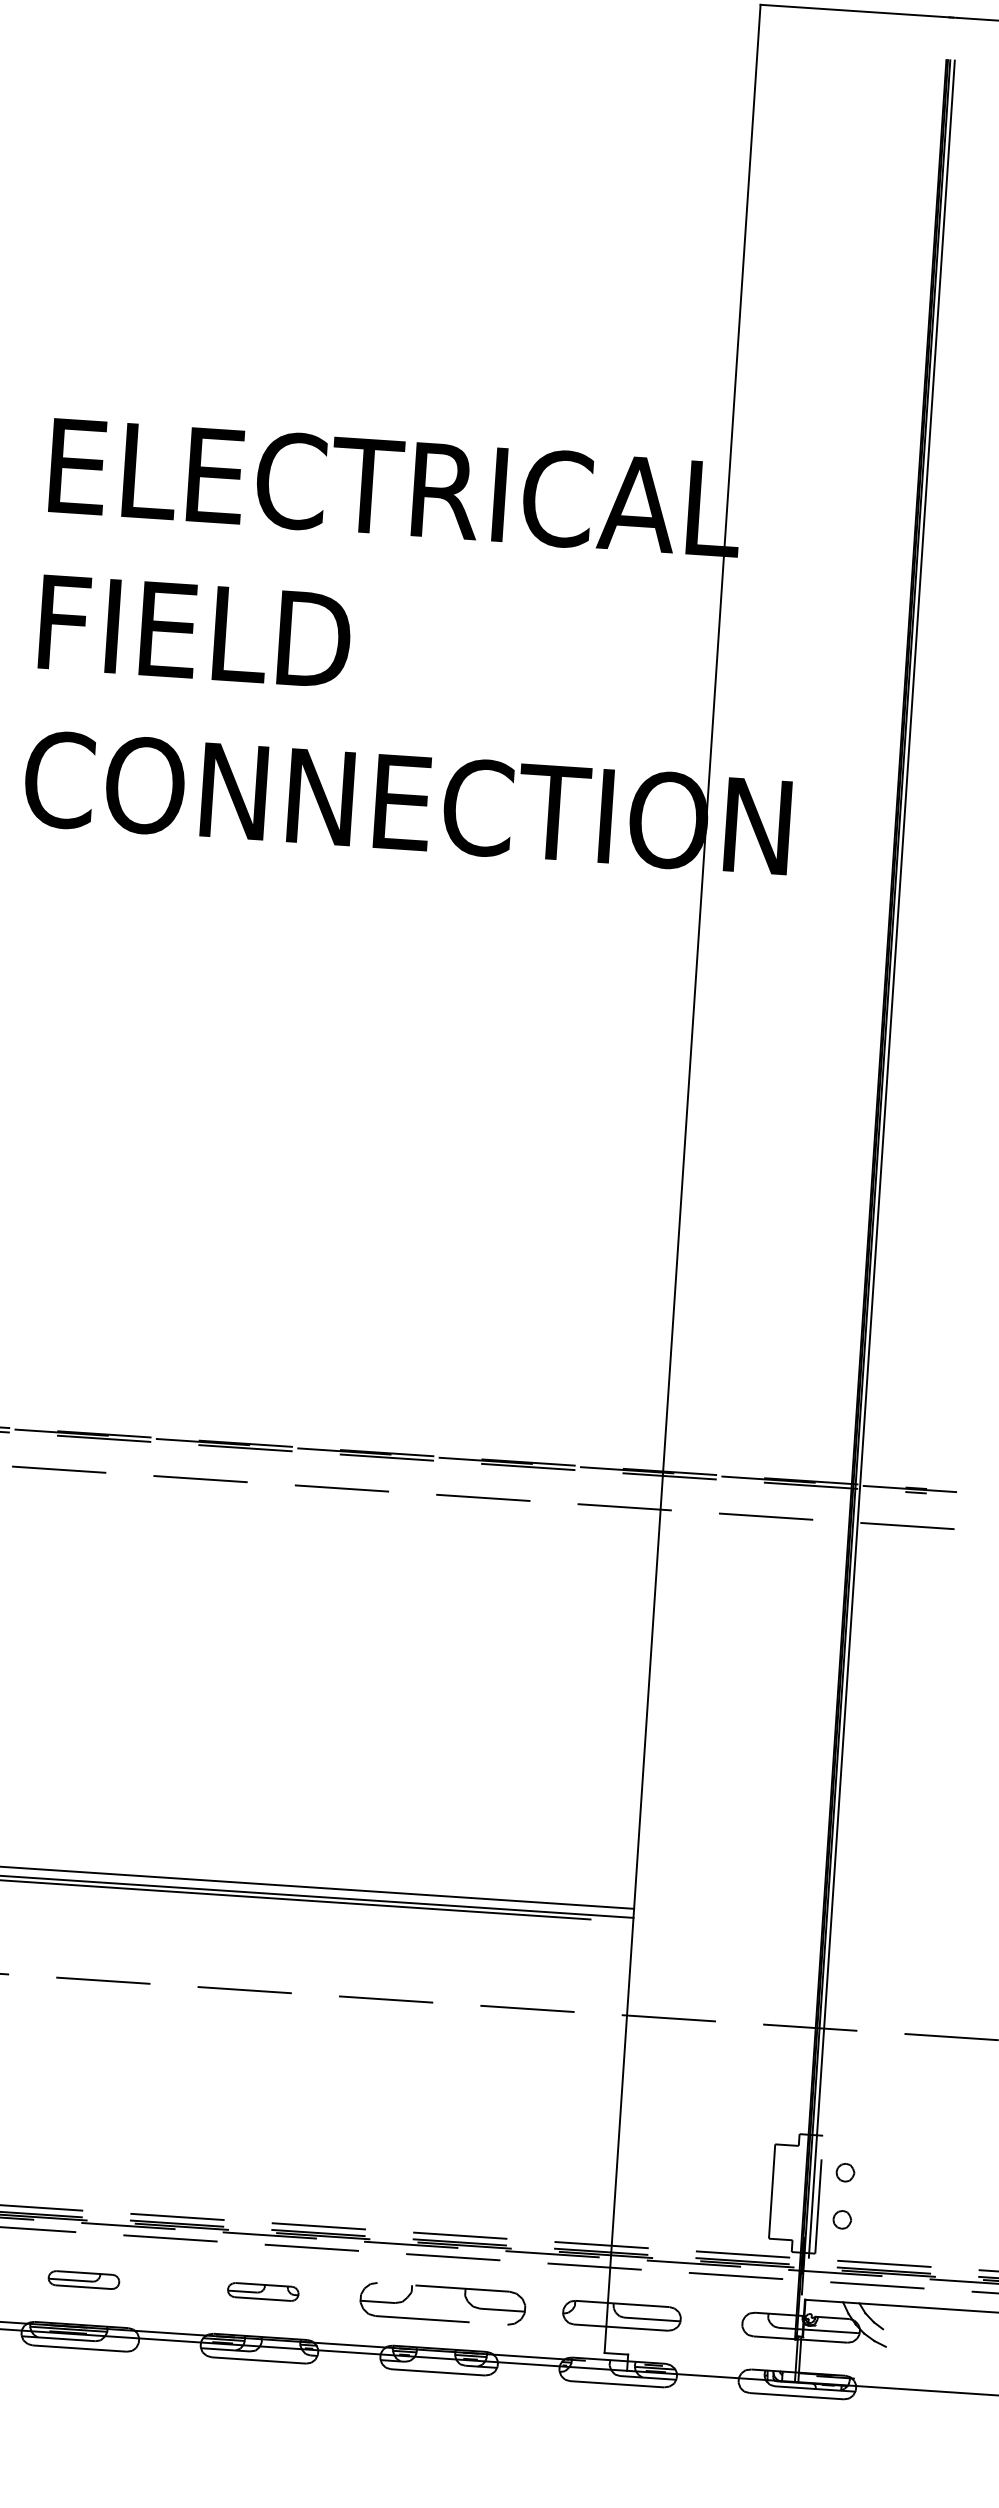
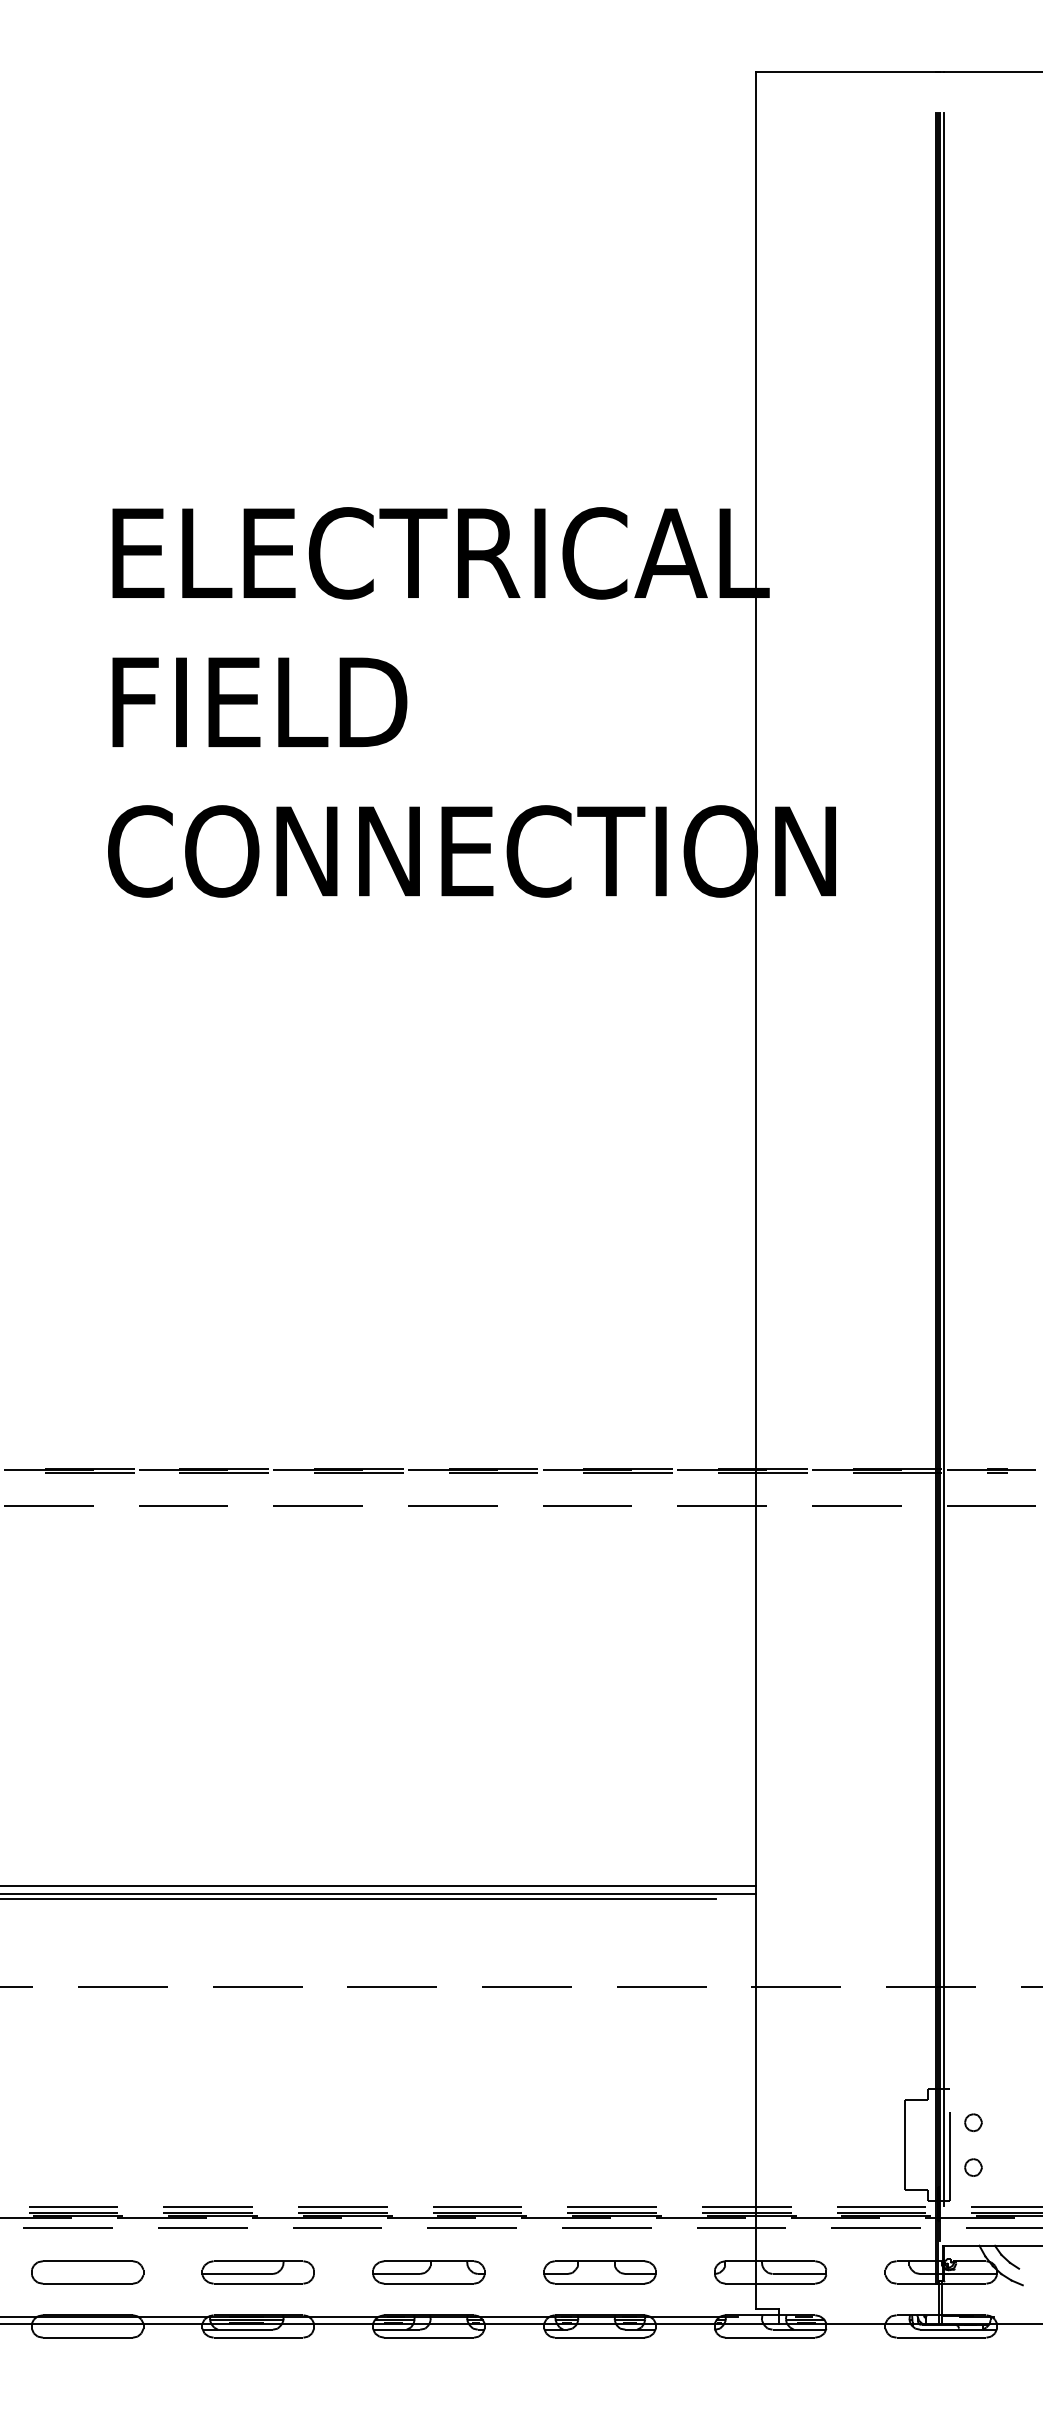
part: (83, 2280) -> (257, 2272), size x1.67
part: (262, 2291) -> (428, 2272), size x1.67
part: (442, 2303) -> (599, 2272), size x0.71

